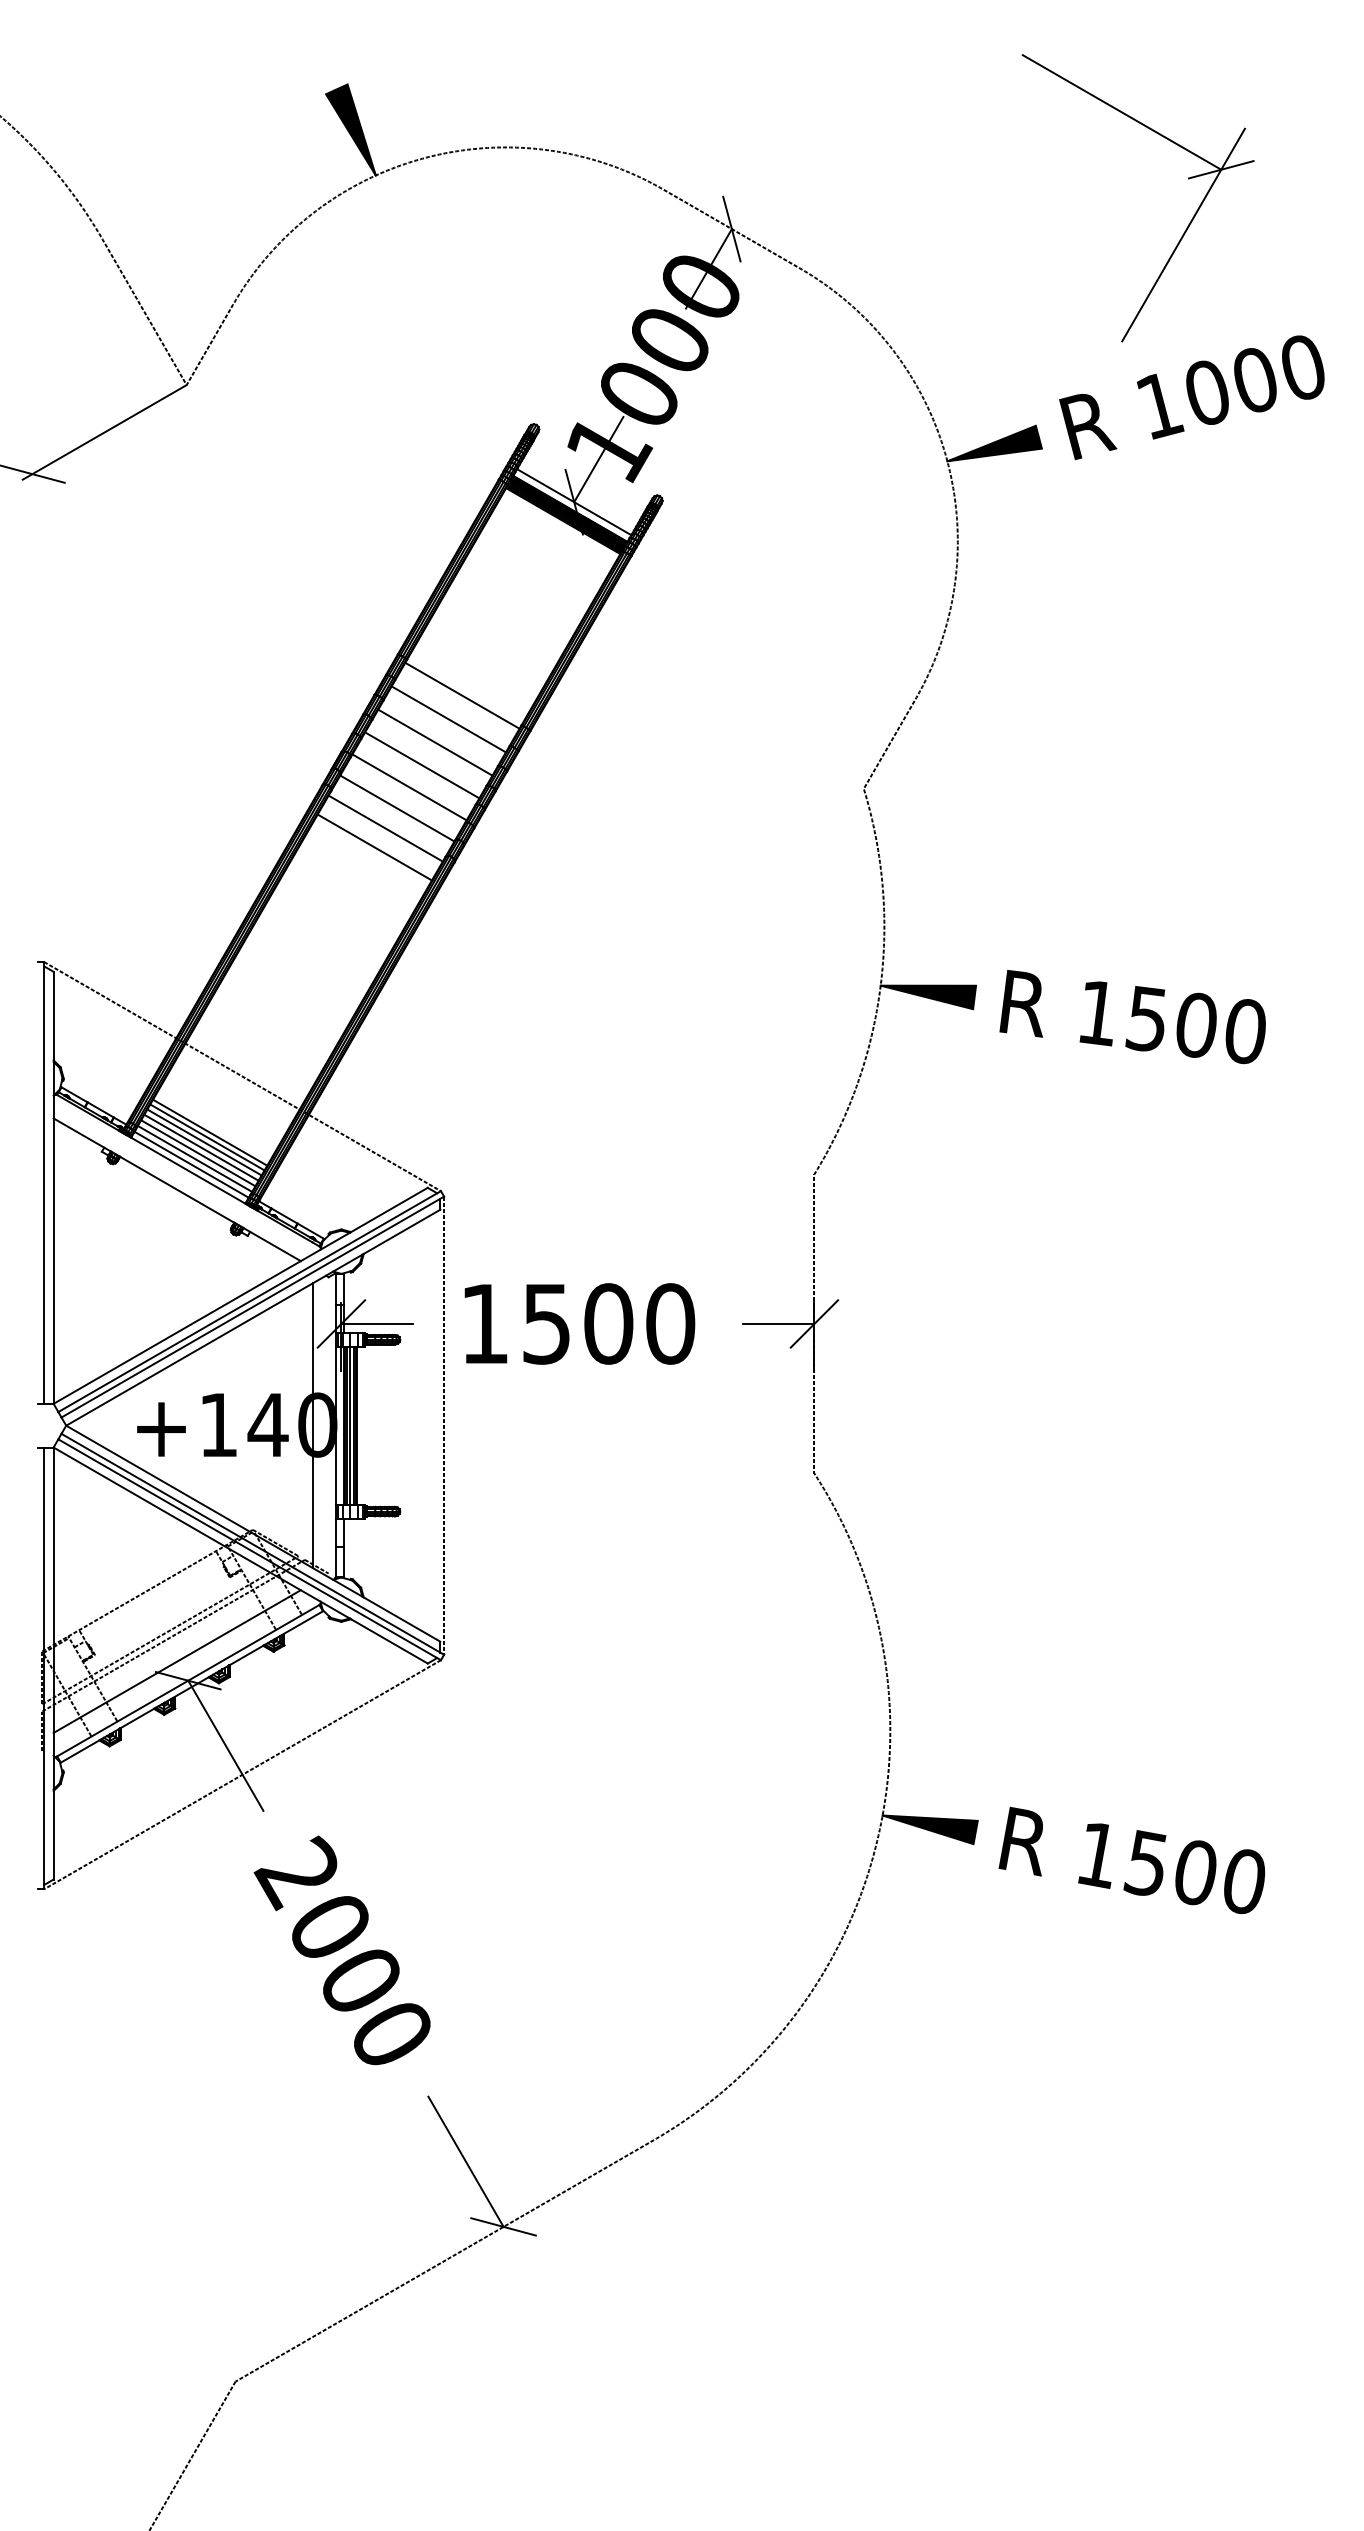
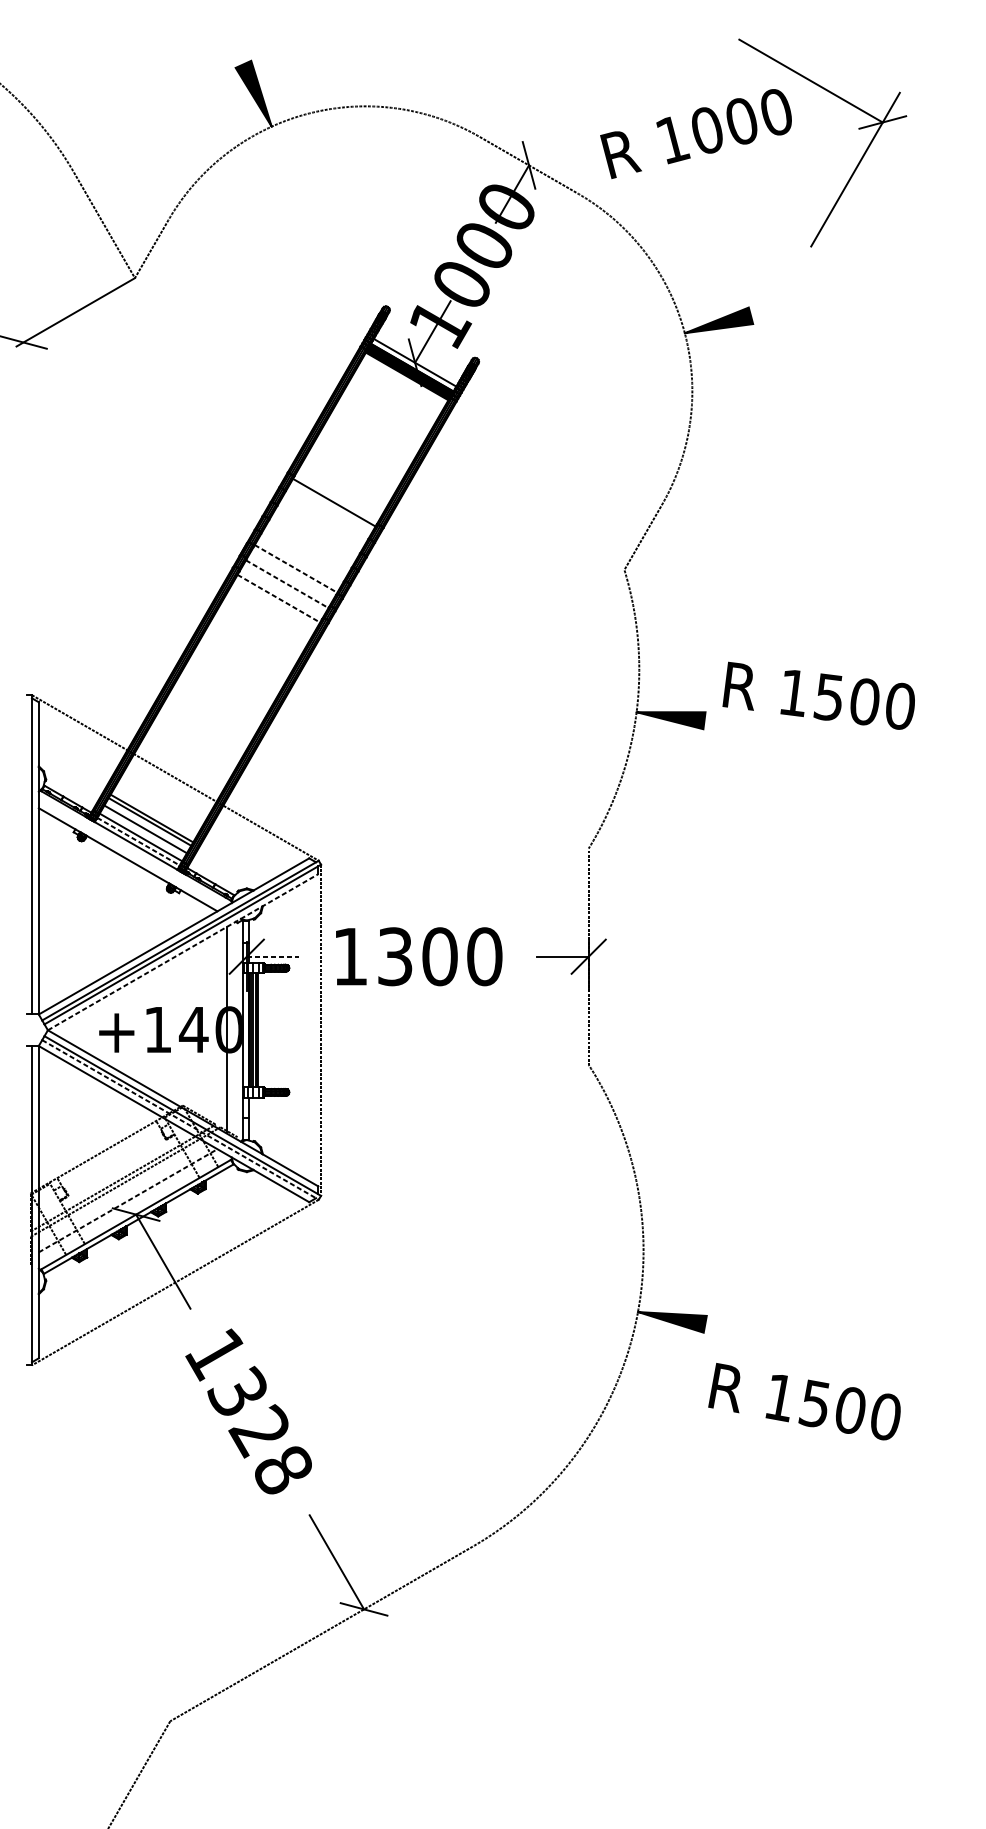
text: (1191, 397) -> (695, 133), moved
line: (448, 719) -> (324, 519), removed
line: (435, 742) -> (314, 536), removed
line: (422, 765) -> (305, 553), removed
line: (409, 787) -> (296, 569), solid -> dashed
line: (397, 808) -> (287, 584), solid -> dashed
line: (385, 828) -> (278, 598), solid -> dashed
line: (374, 847) -> (270, 612), removed
text: (1132, 1017) -> (818, 696), moved
line: (204, 1142) -> (147, 825), removed
line: (198, 1153) -> (143, 833), removed
line: (191, 1164) -> (138, 841), solid -> dashed
line: (253, 1317) -> (183, 952), solid -> dashed
line: (377, 1323) -> (272, 956), solid -> dashed
text: (546, 1323) -> (395, 956), 1500 -> 1300
line: (249, 1549) -> (180, 1119), solid -> dashed
line: (177, 1661) -> (128, 1200), solid -> dashed
text: (1131, 1860) -> (804, 1401), moved
text: (342, 1951) -> (247, 1410), 2000 -> 1328

